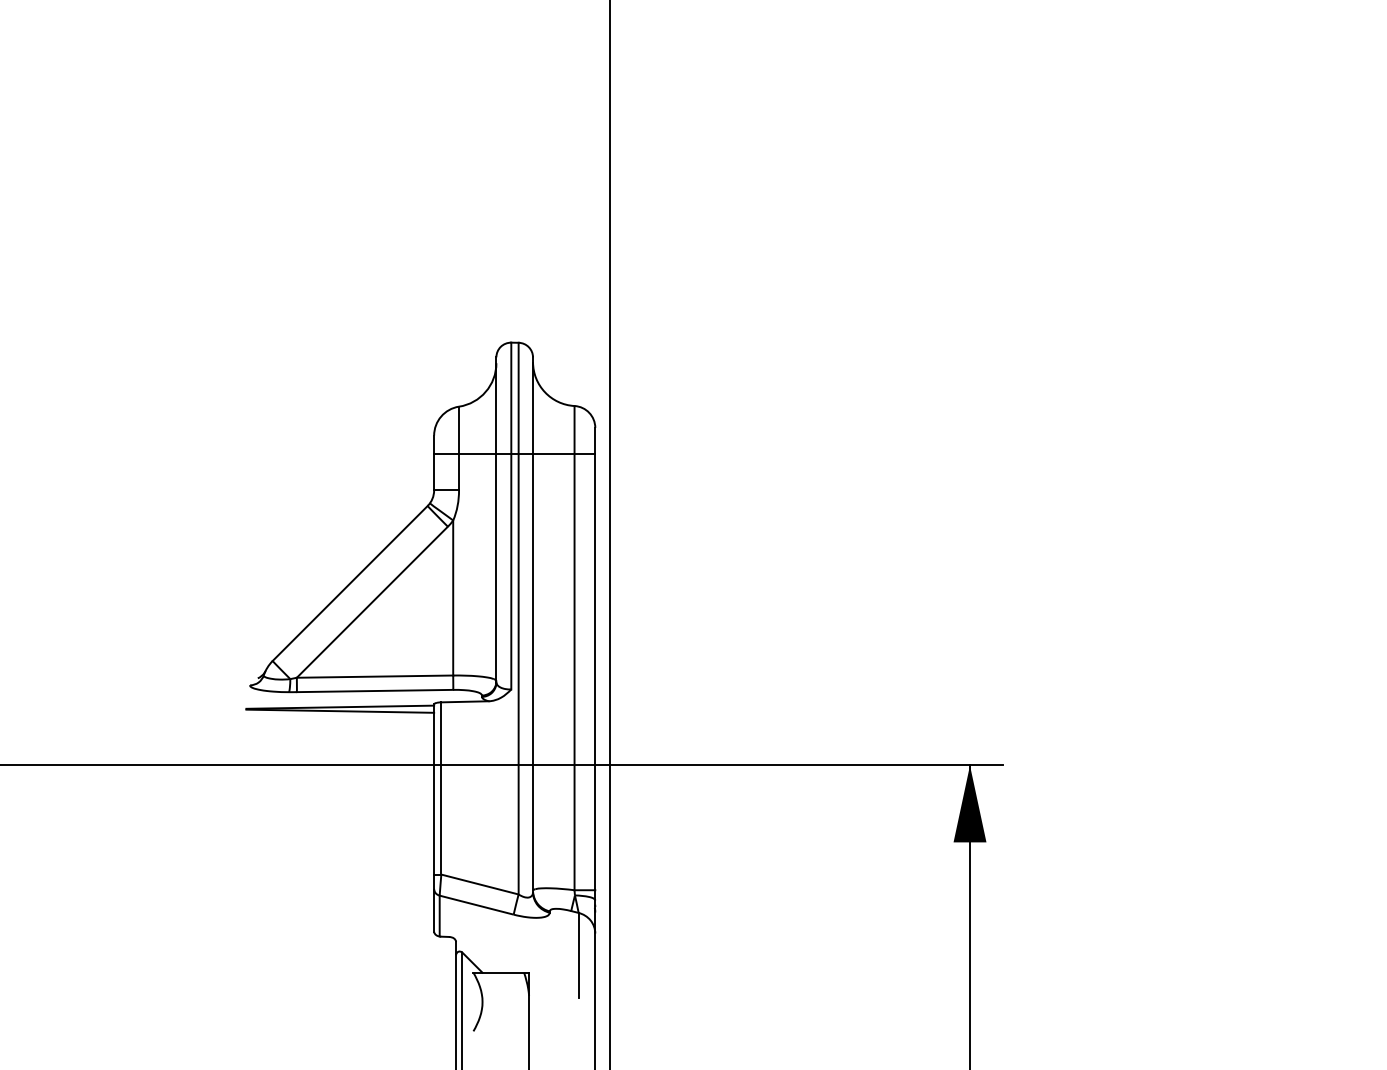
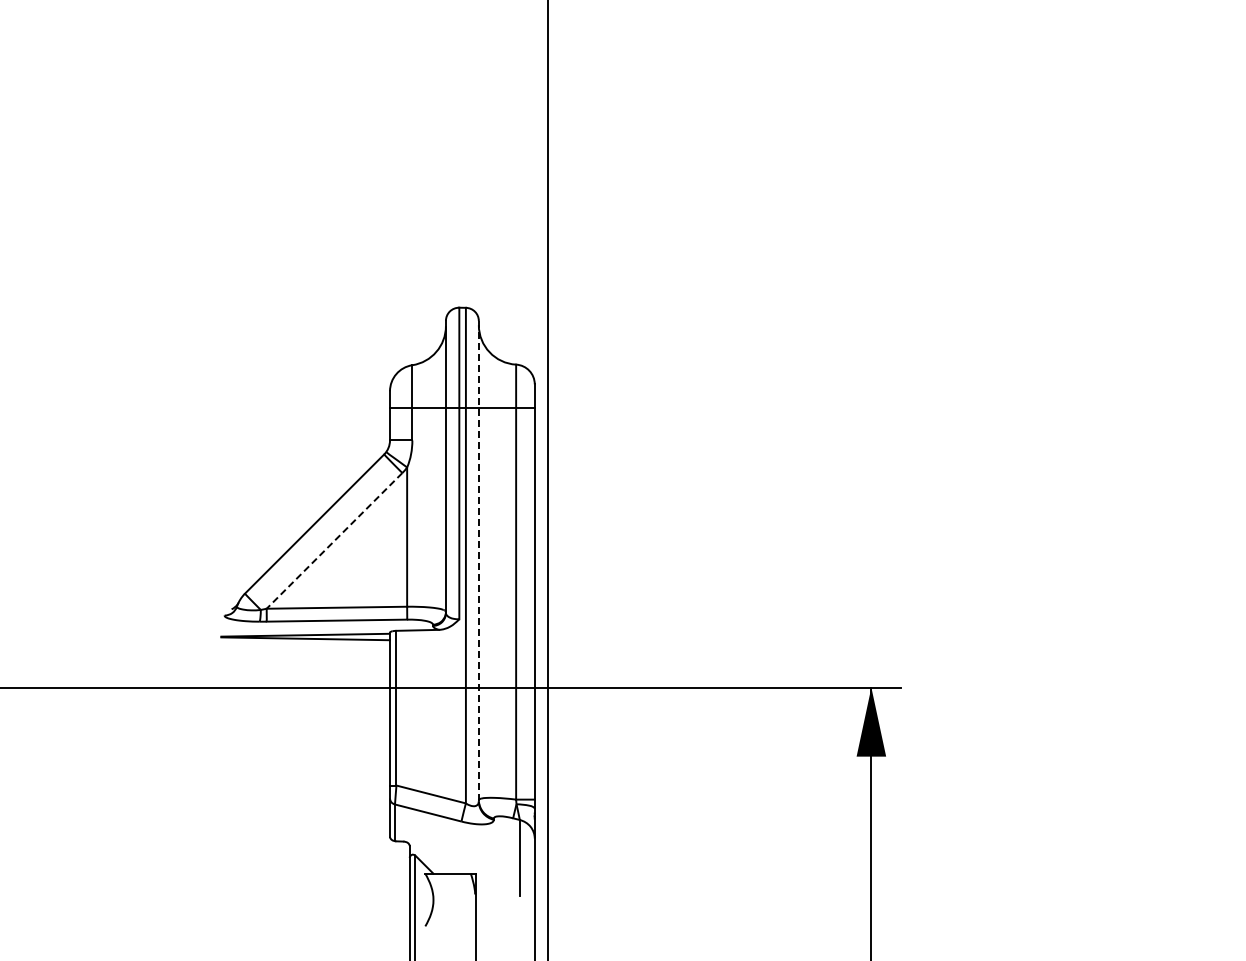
line: (372, 601) -> (334, 540), solid -> dashed
line: (532, 624) -> (478, 560), solid -> dashed

